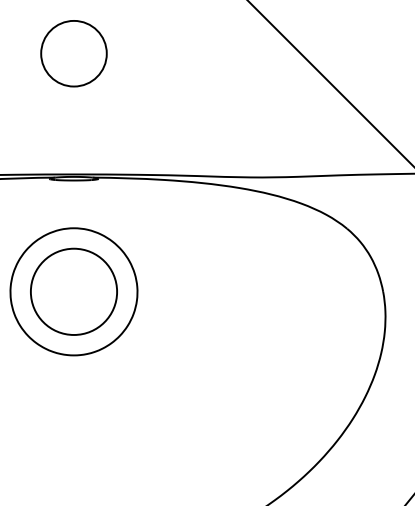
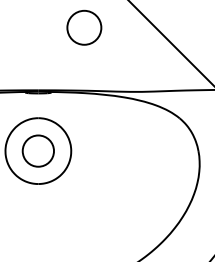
circle: (74, 53) -> (84, 27), moved
circle: (74, 290) -> (38, 150), size x0.7

